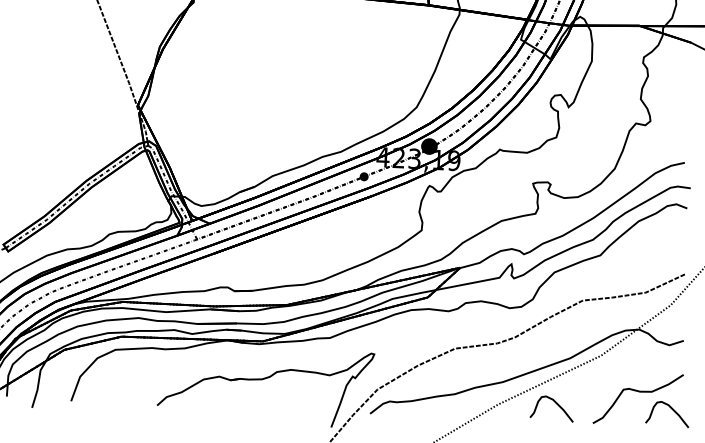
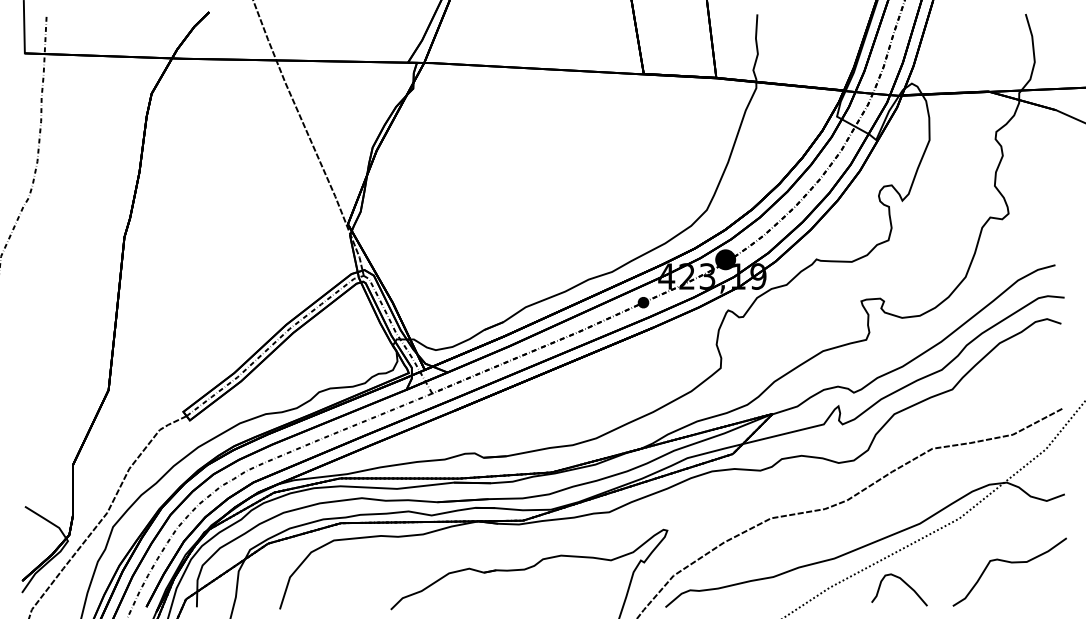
curve: (671, 409) -> (1053, 583), removed

